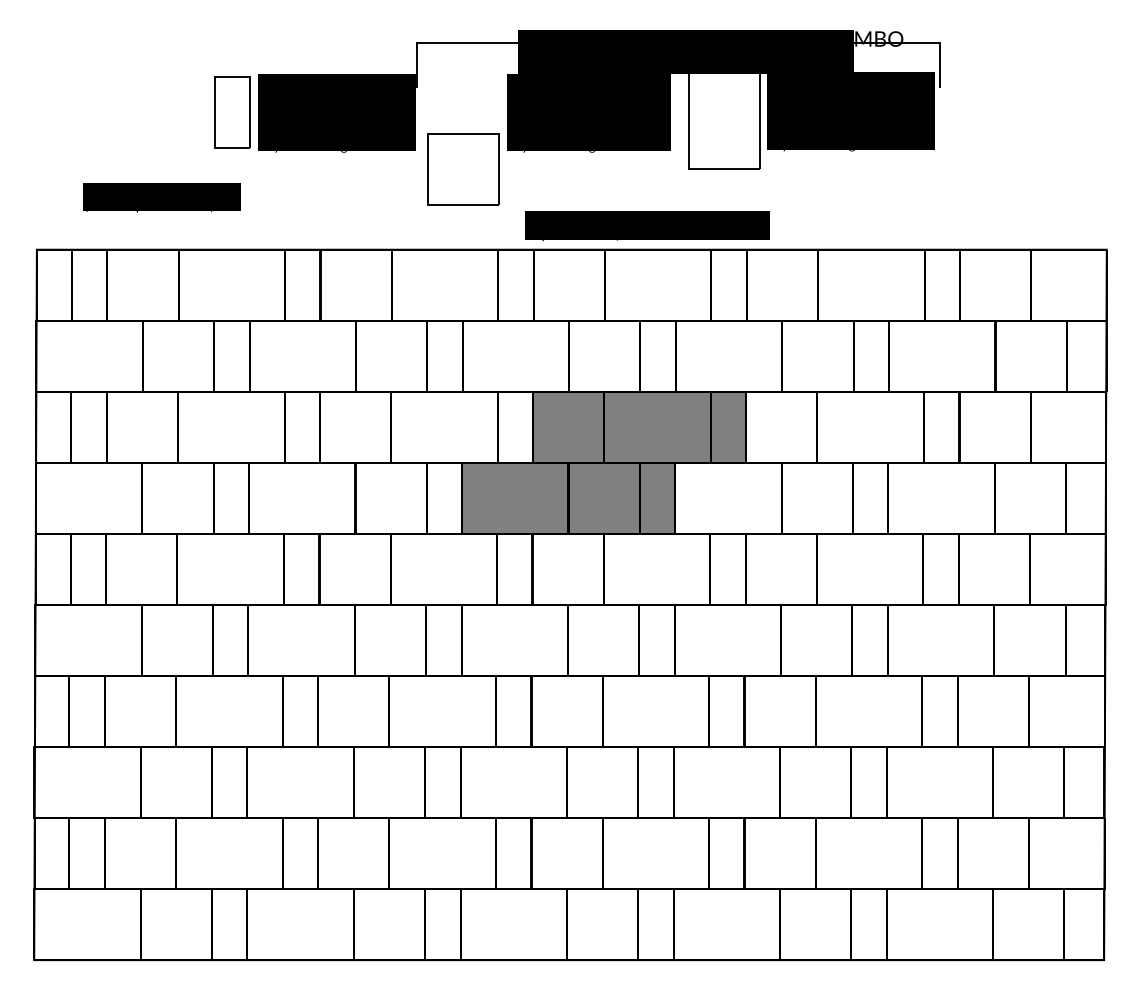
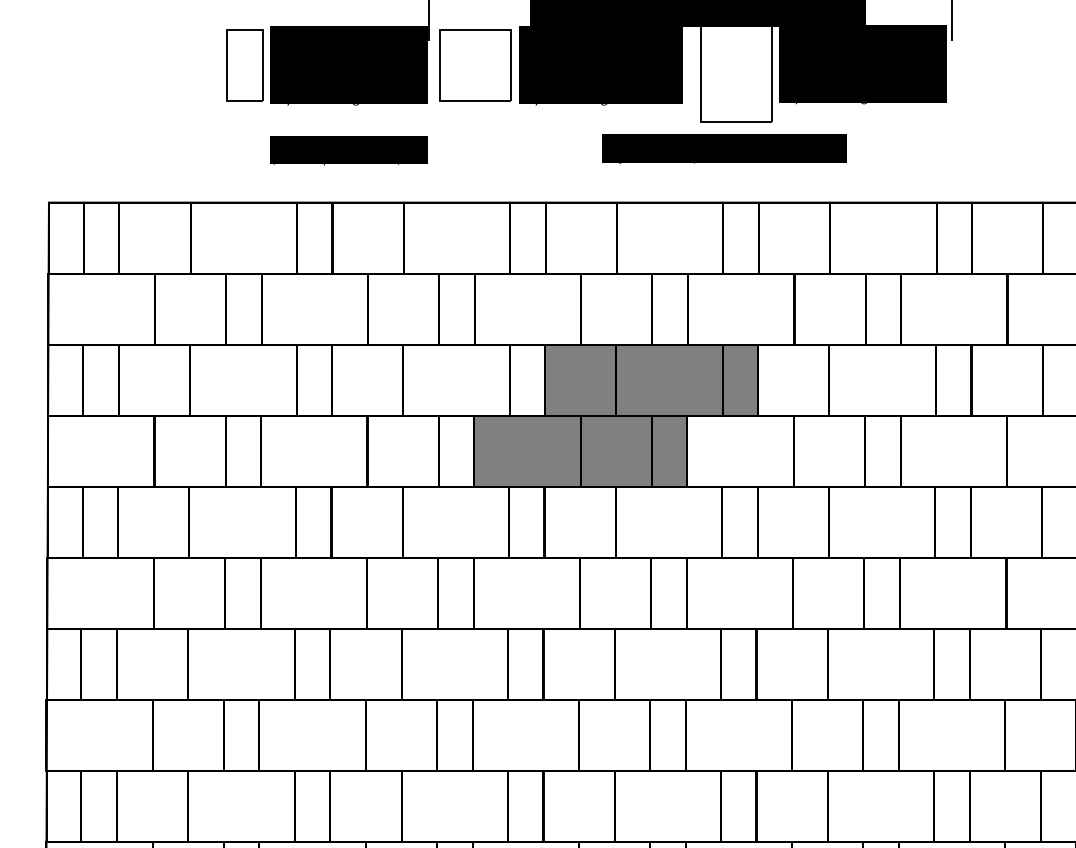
part: (463, 169) -> (475, 65), moved
text: (161, 197) -> (348, 150), moved
text: (647, 226) -> (724, 149), moved

